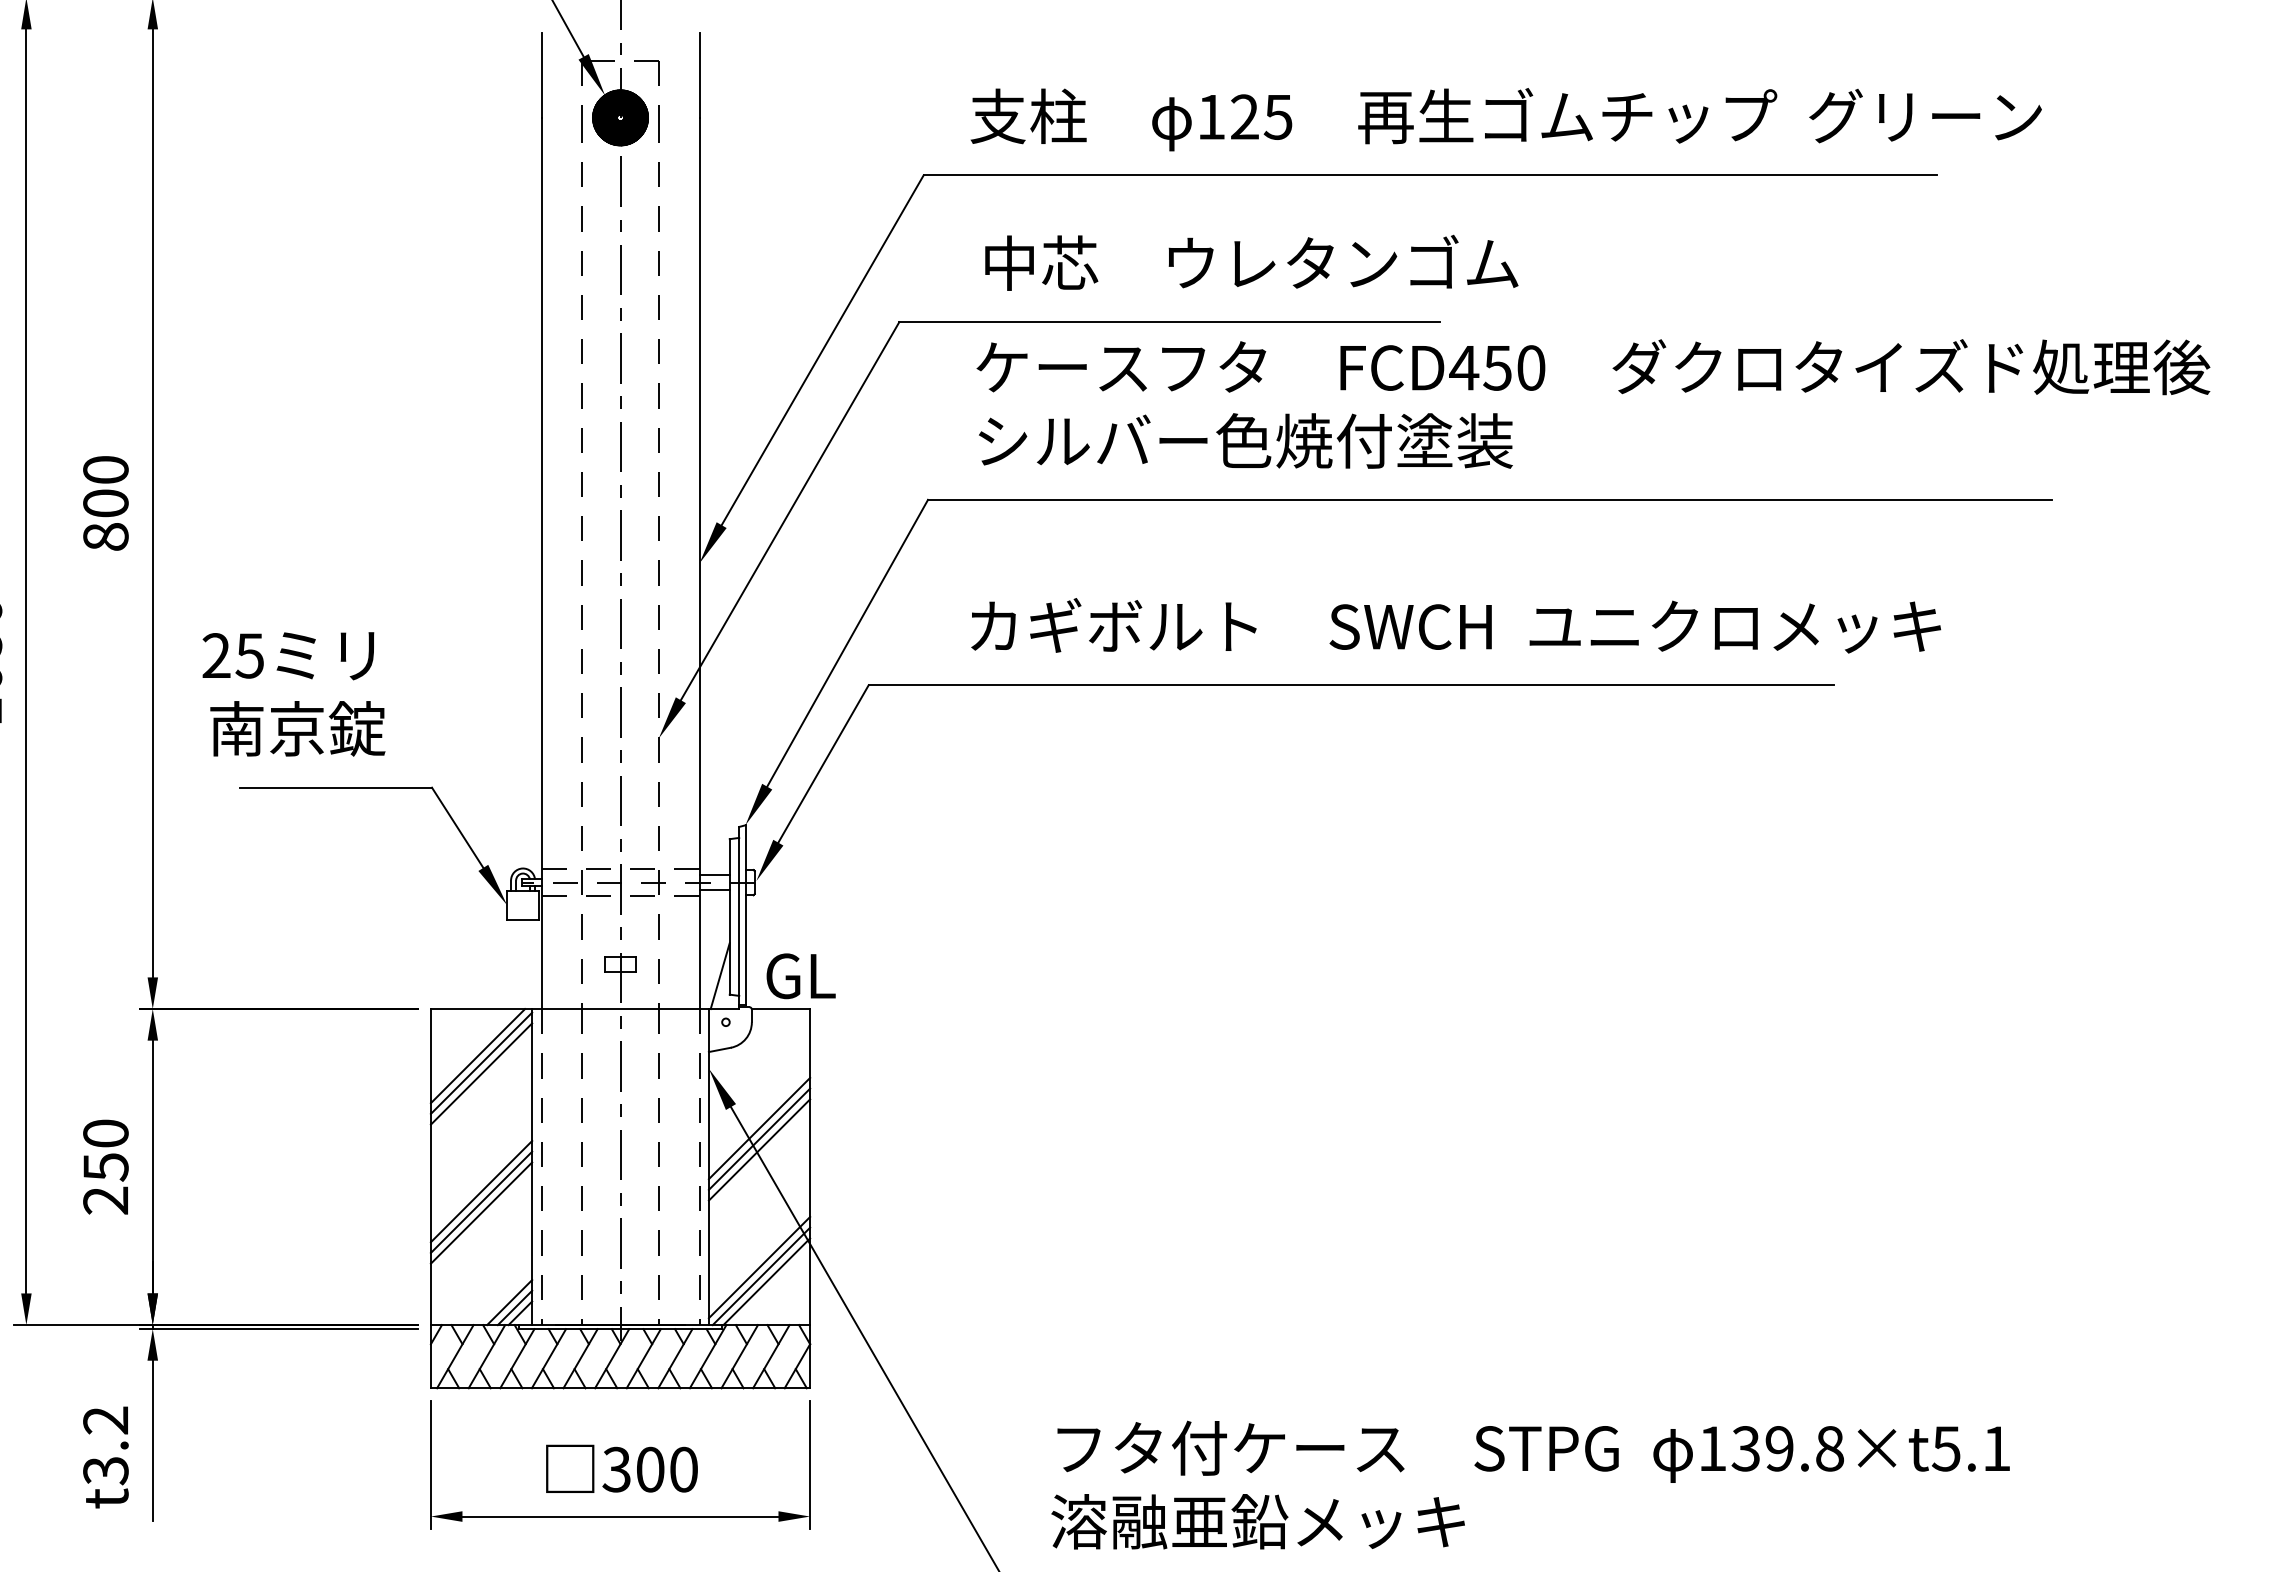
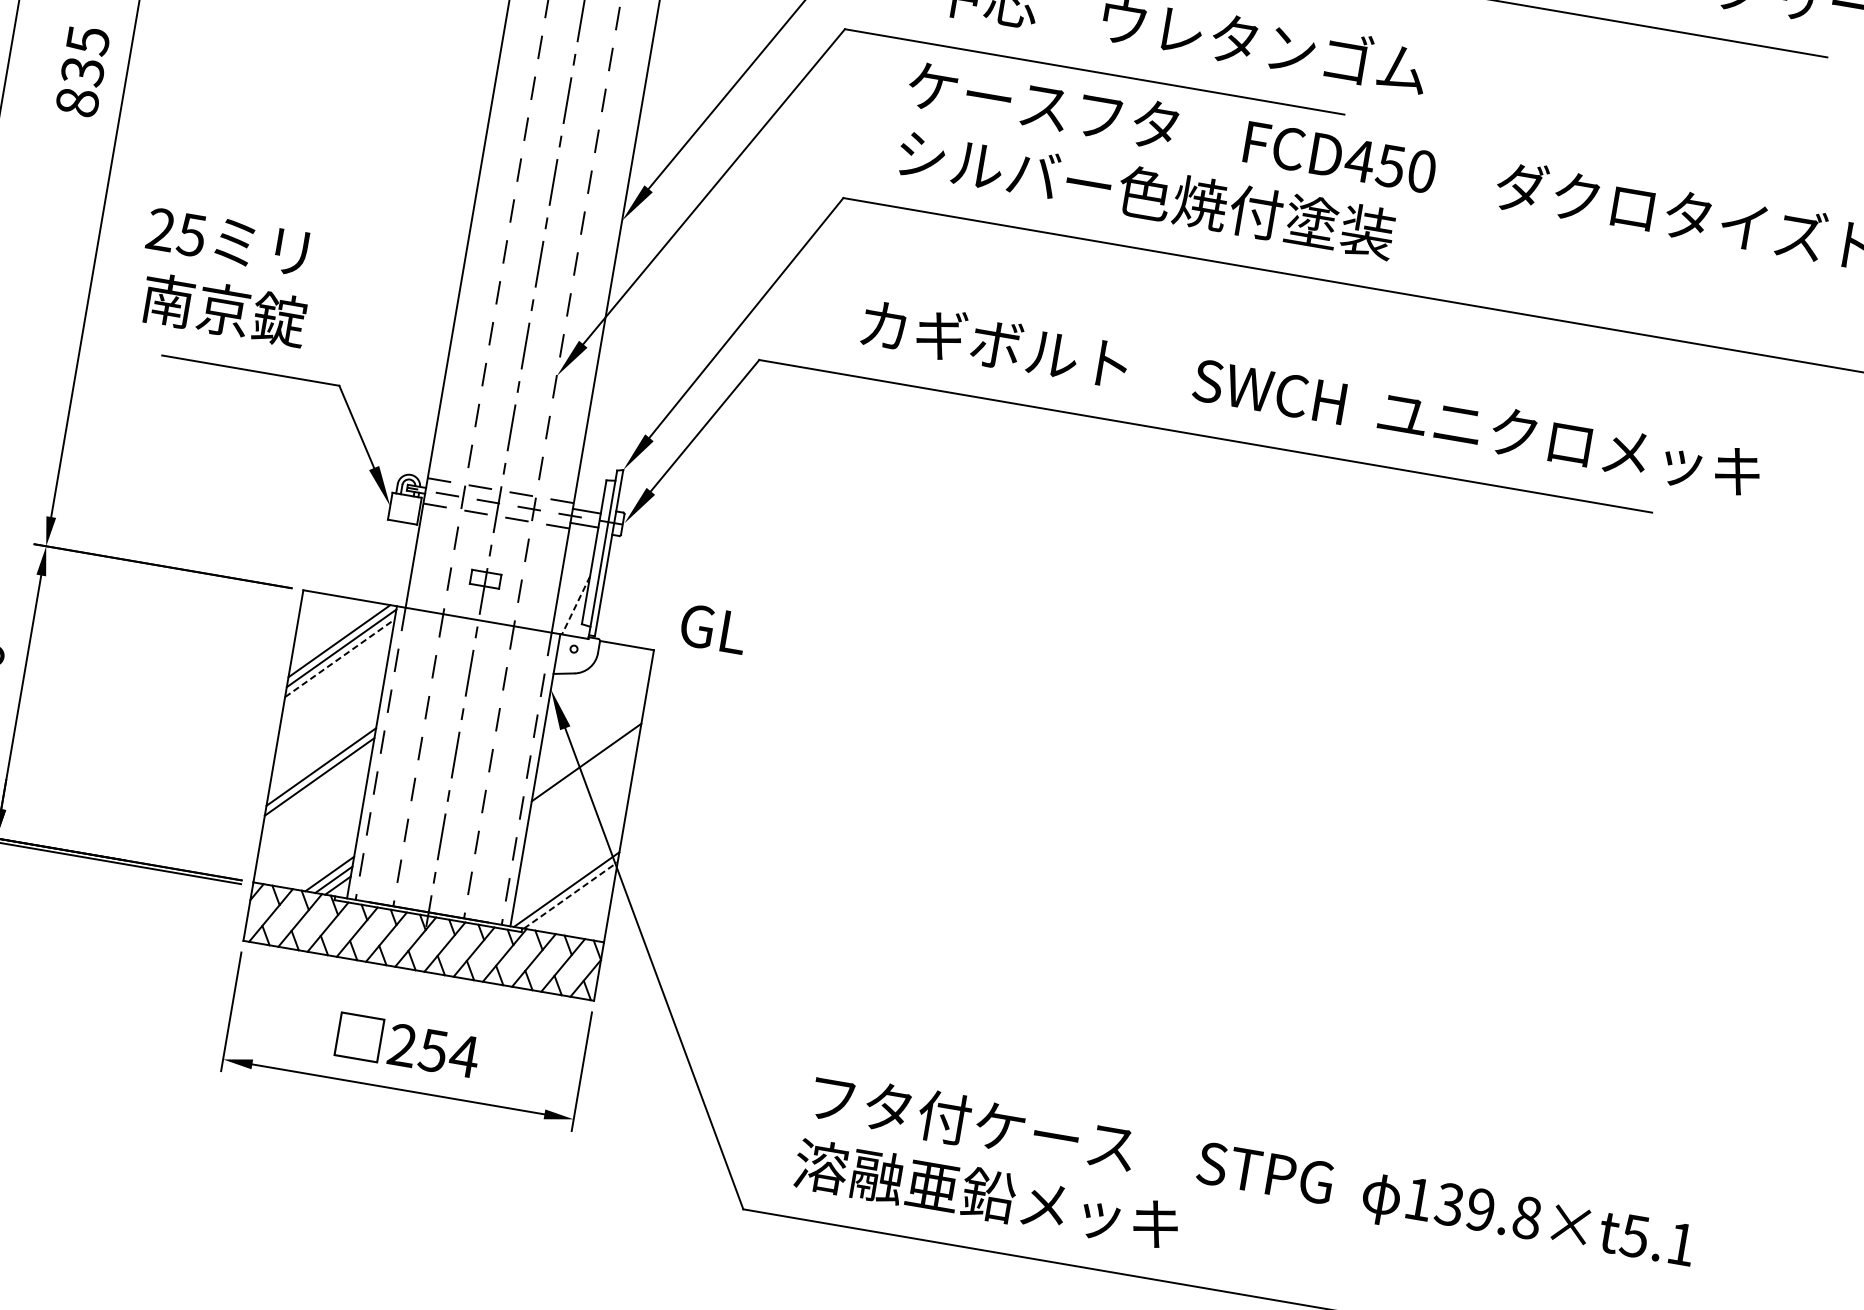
text: (105, 487) -> (84, 56), 800 -> 835
line: (720, 976) -> (576, 605), solid -> dashed
text: (800, 976) -> (713, 629), moved
line: (481, 1074) -> (339, 658), solid -> dashed
line: (759, 1128) -> (588, 752), removed
line: (759, 1149) -> (584, 772), removed
line: (481, 1212) -> (317, 786), removed
line: (759, 1267) -> (566, 881), removed
line: (767, 1281) -> (571, 895), solid -> dashed
text: (650, 1469) -> (433, 1050), 300 -> 254

